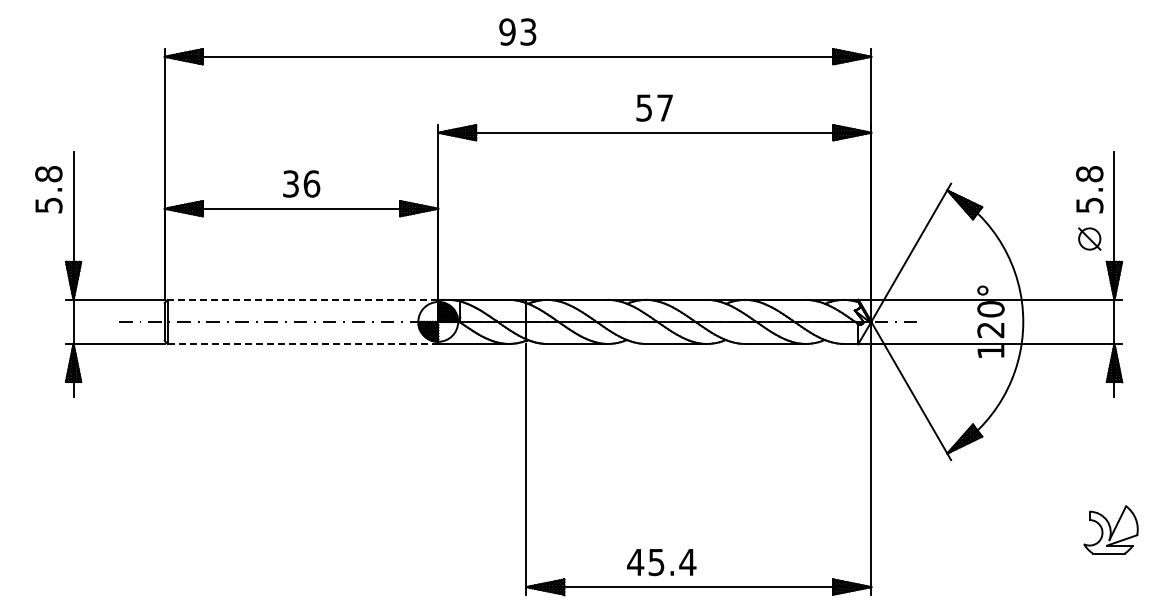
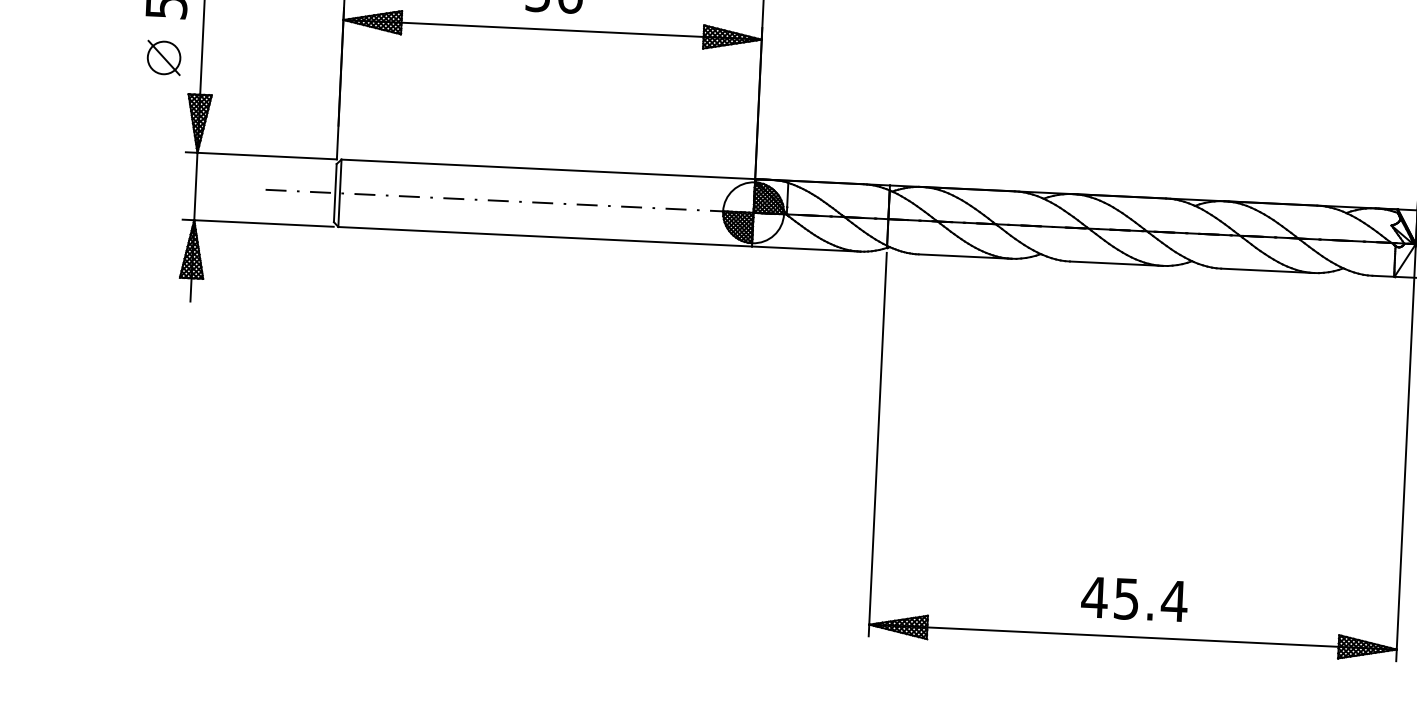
part: (48, 238) -> (163, 57), added
line: (302, 299) -> (547, 168), dashed -> solid
line: (303, 343) -> (545, 236), dashed -> solid
text: (661, 562) -> (1134, 599), moved

